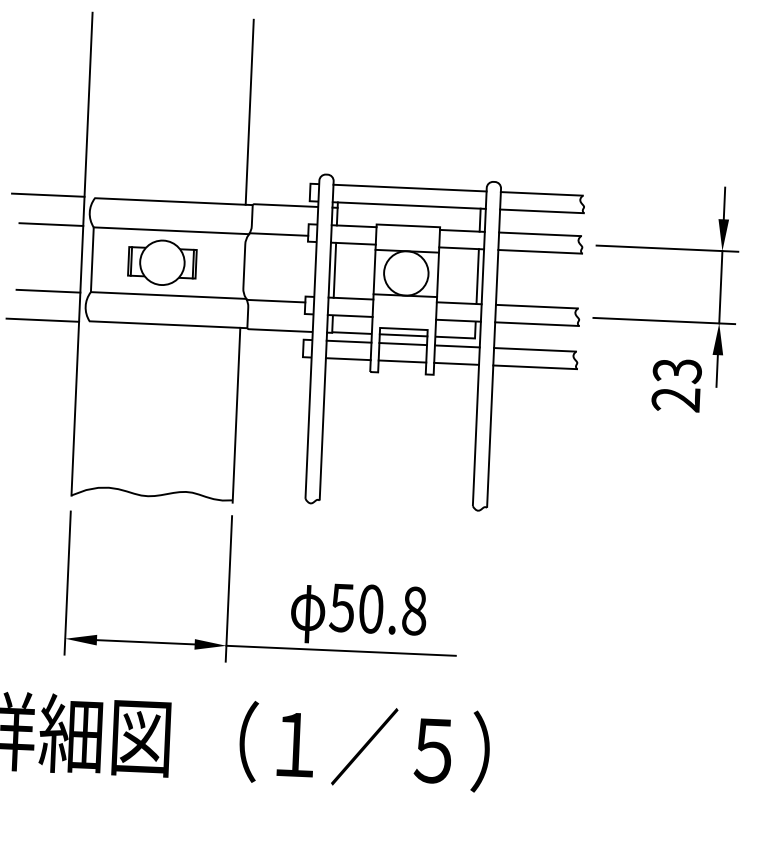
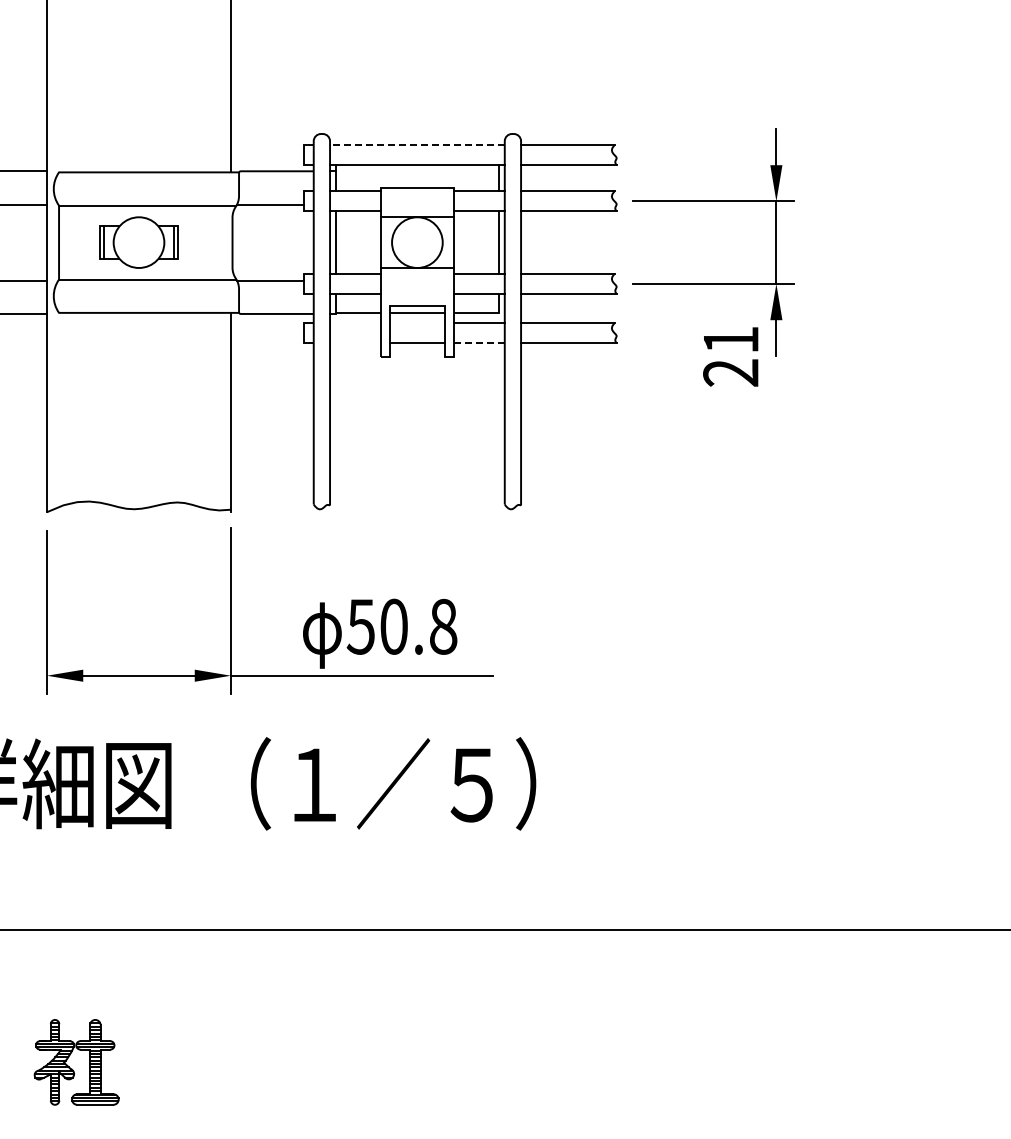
line: (409, 188) -> (416, 145), solid -> dashed
line: (348, 341) -> (355, 323), removed
line: (403, 344) -> (417, 323), removed
line: (348, 359) -> (355, 343), removed
line: (456, 364) -> (479, 343), solid -> dashed
text: (677, 371) -> (731, 340), 23 -> 21

